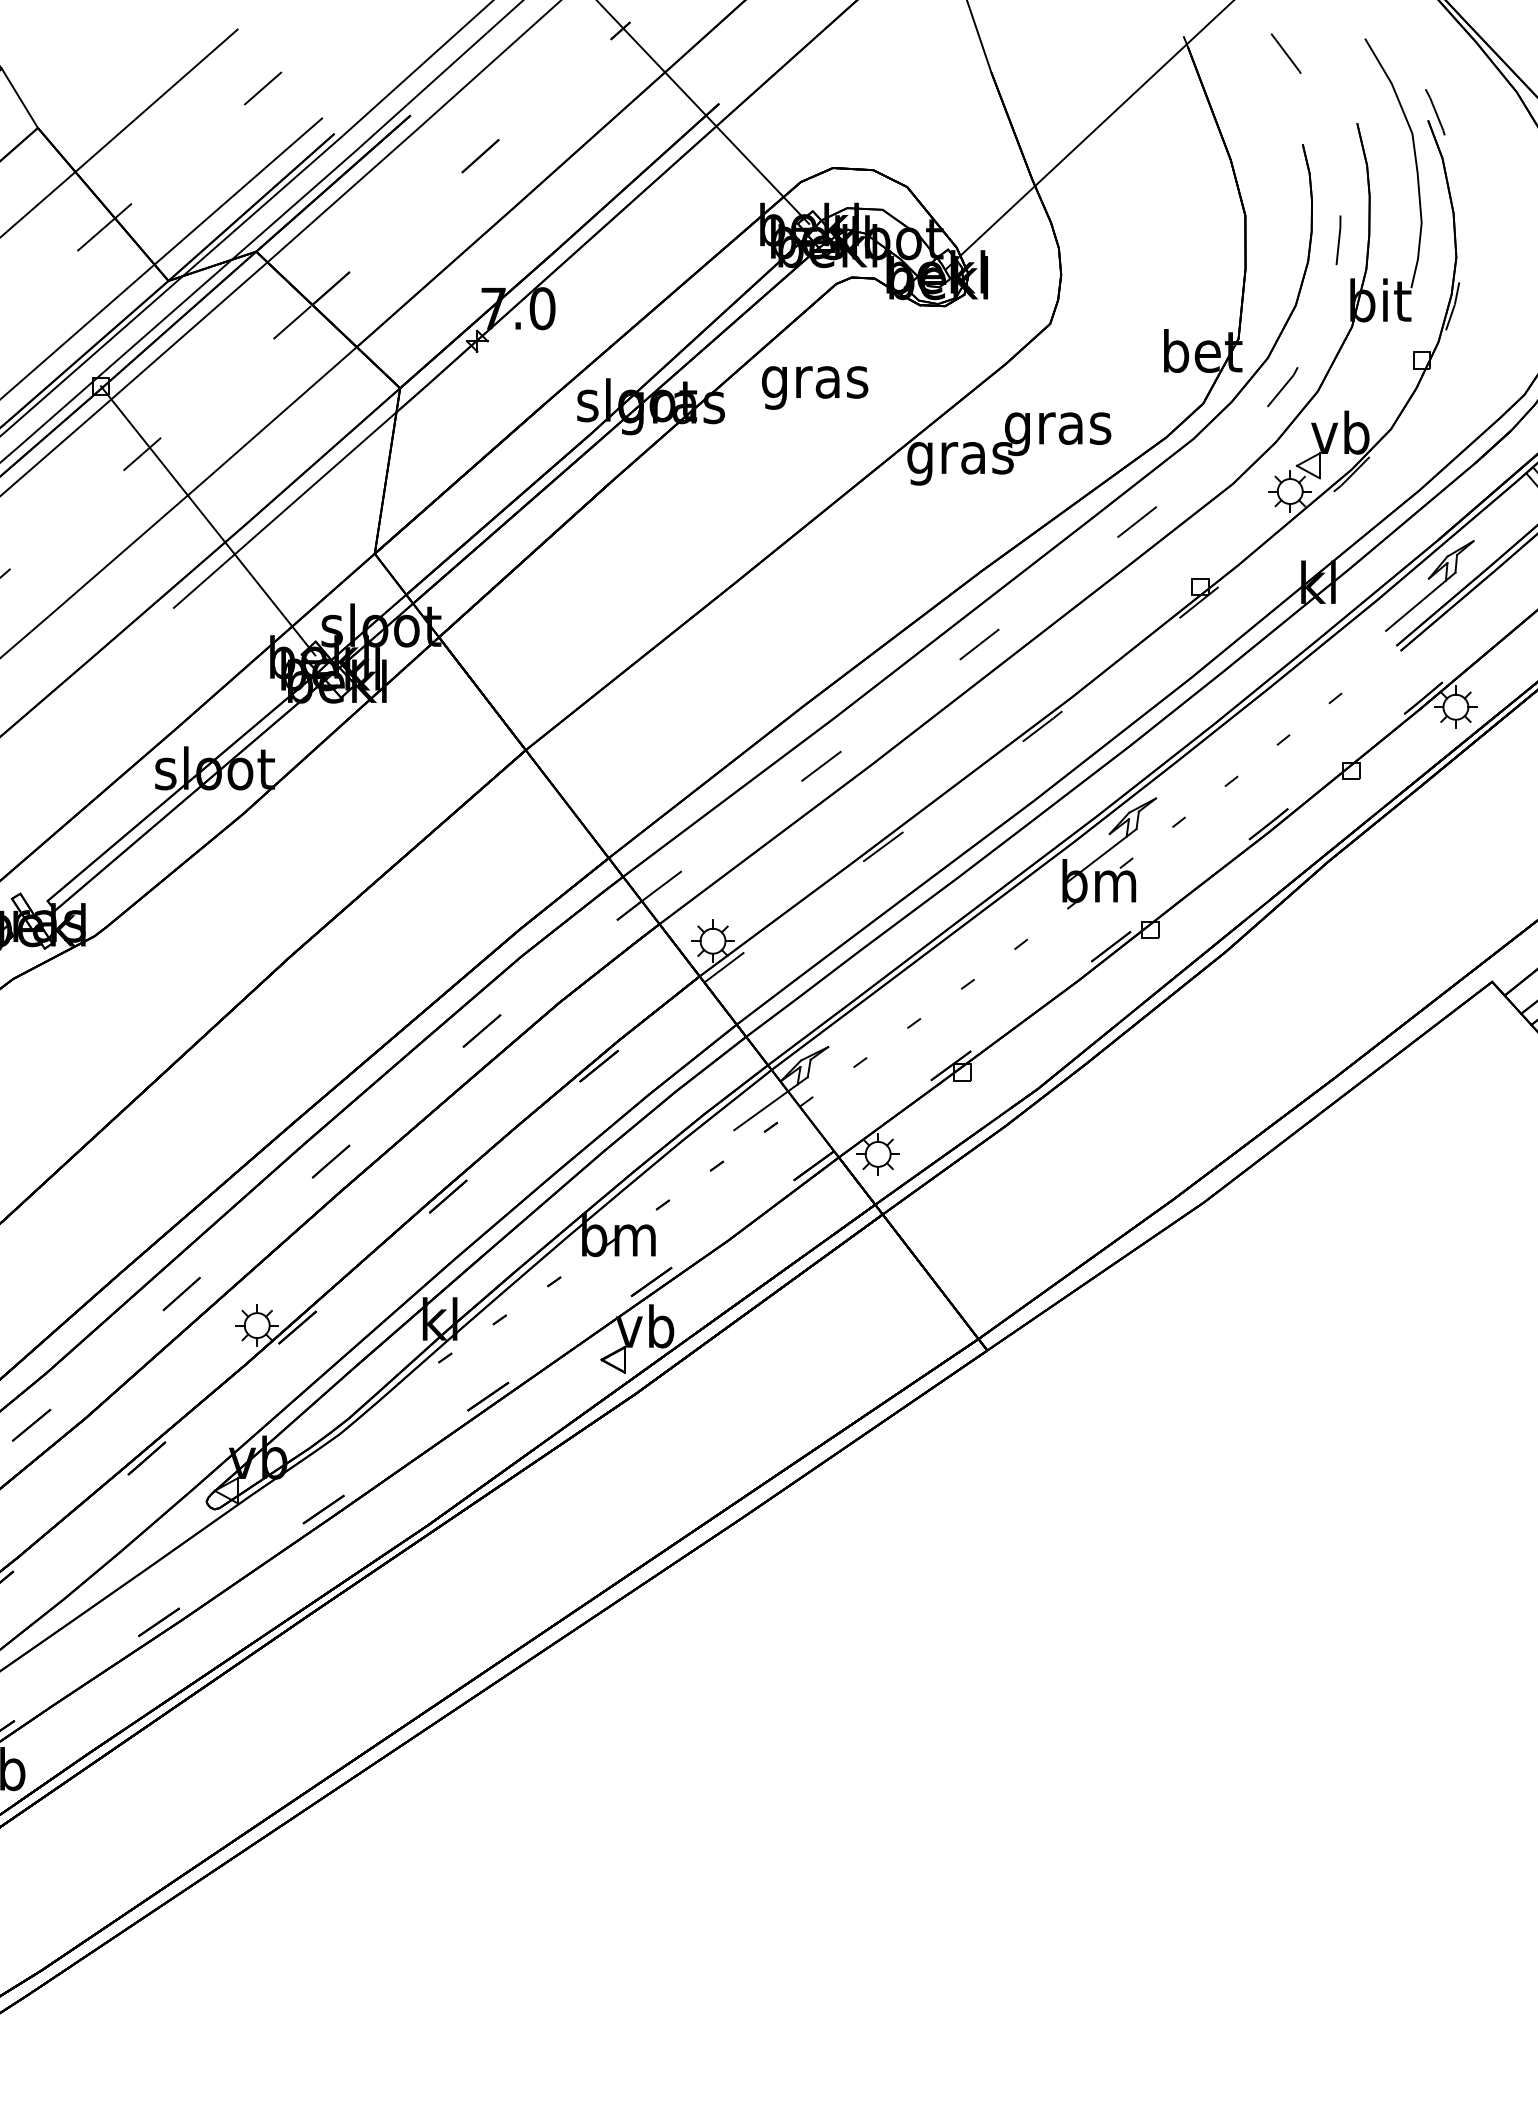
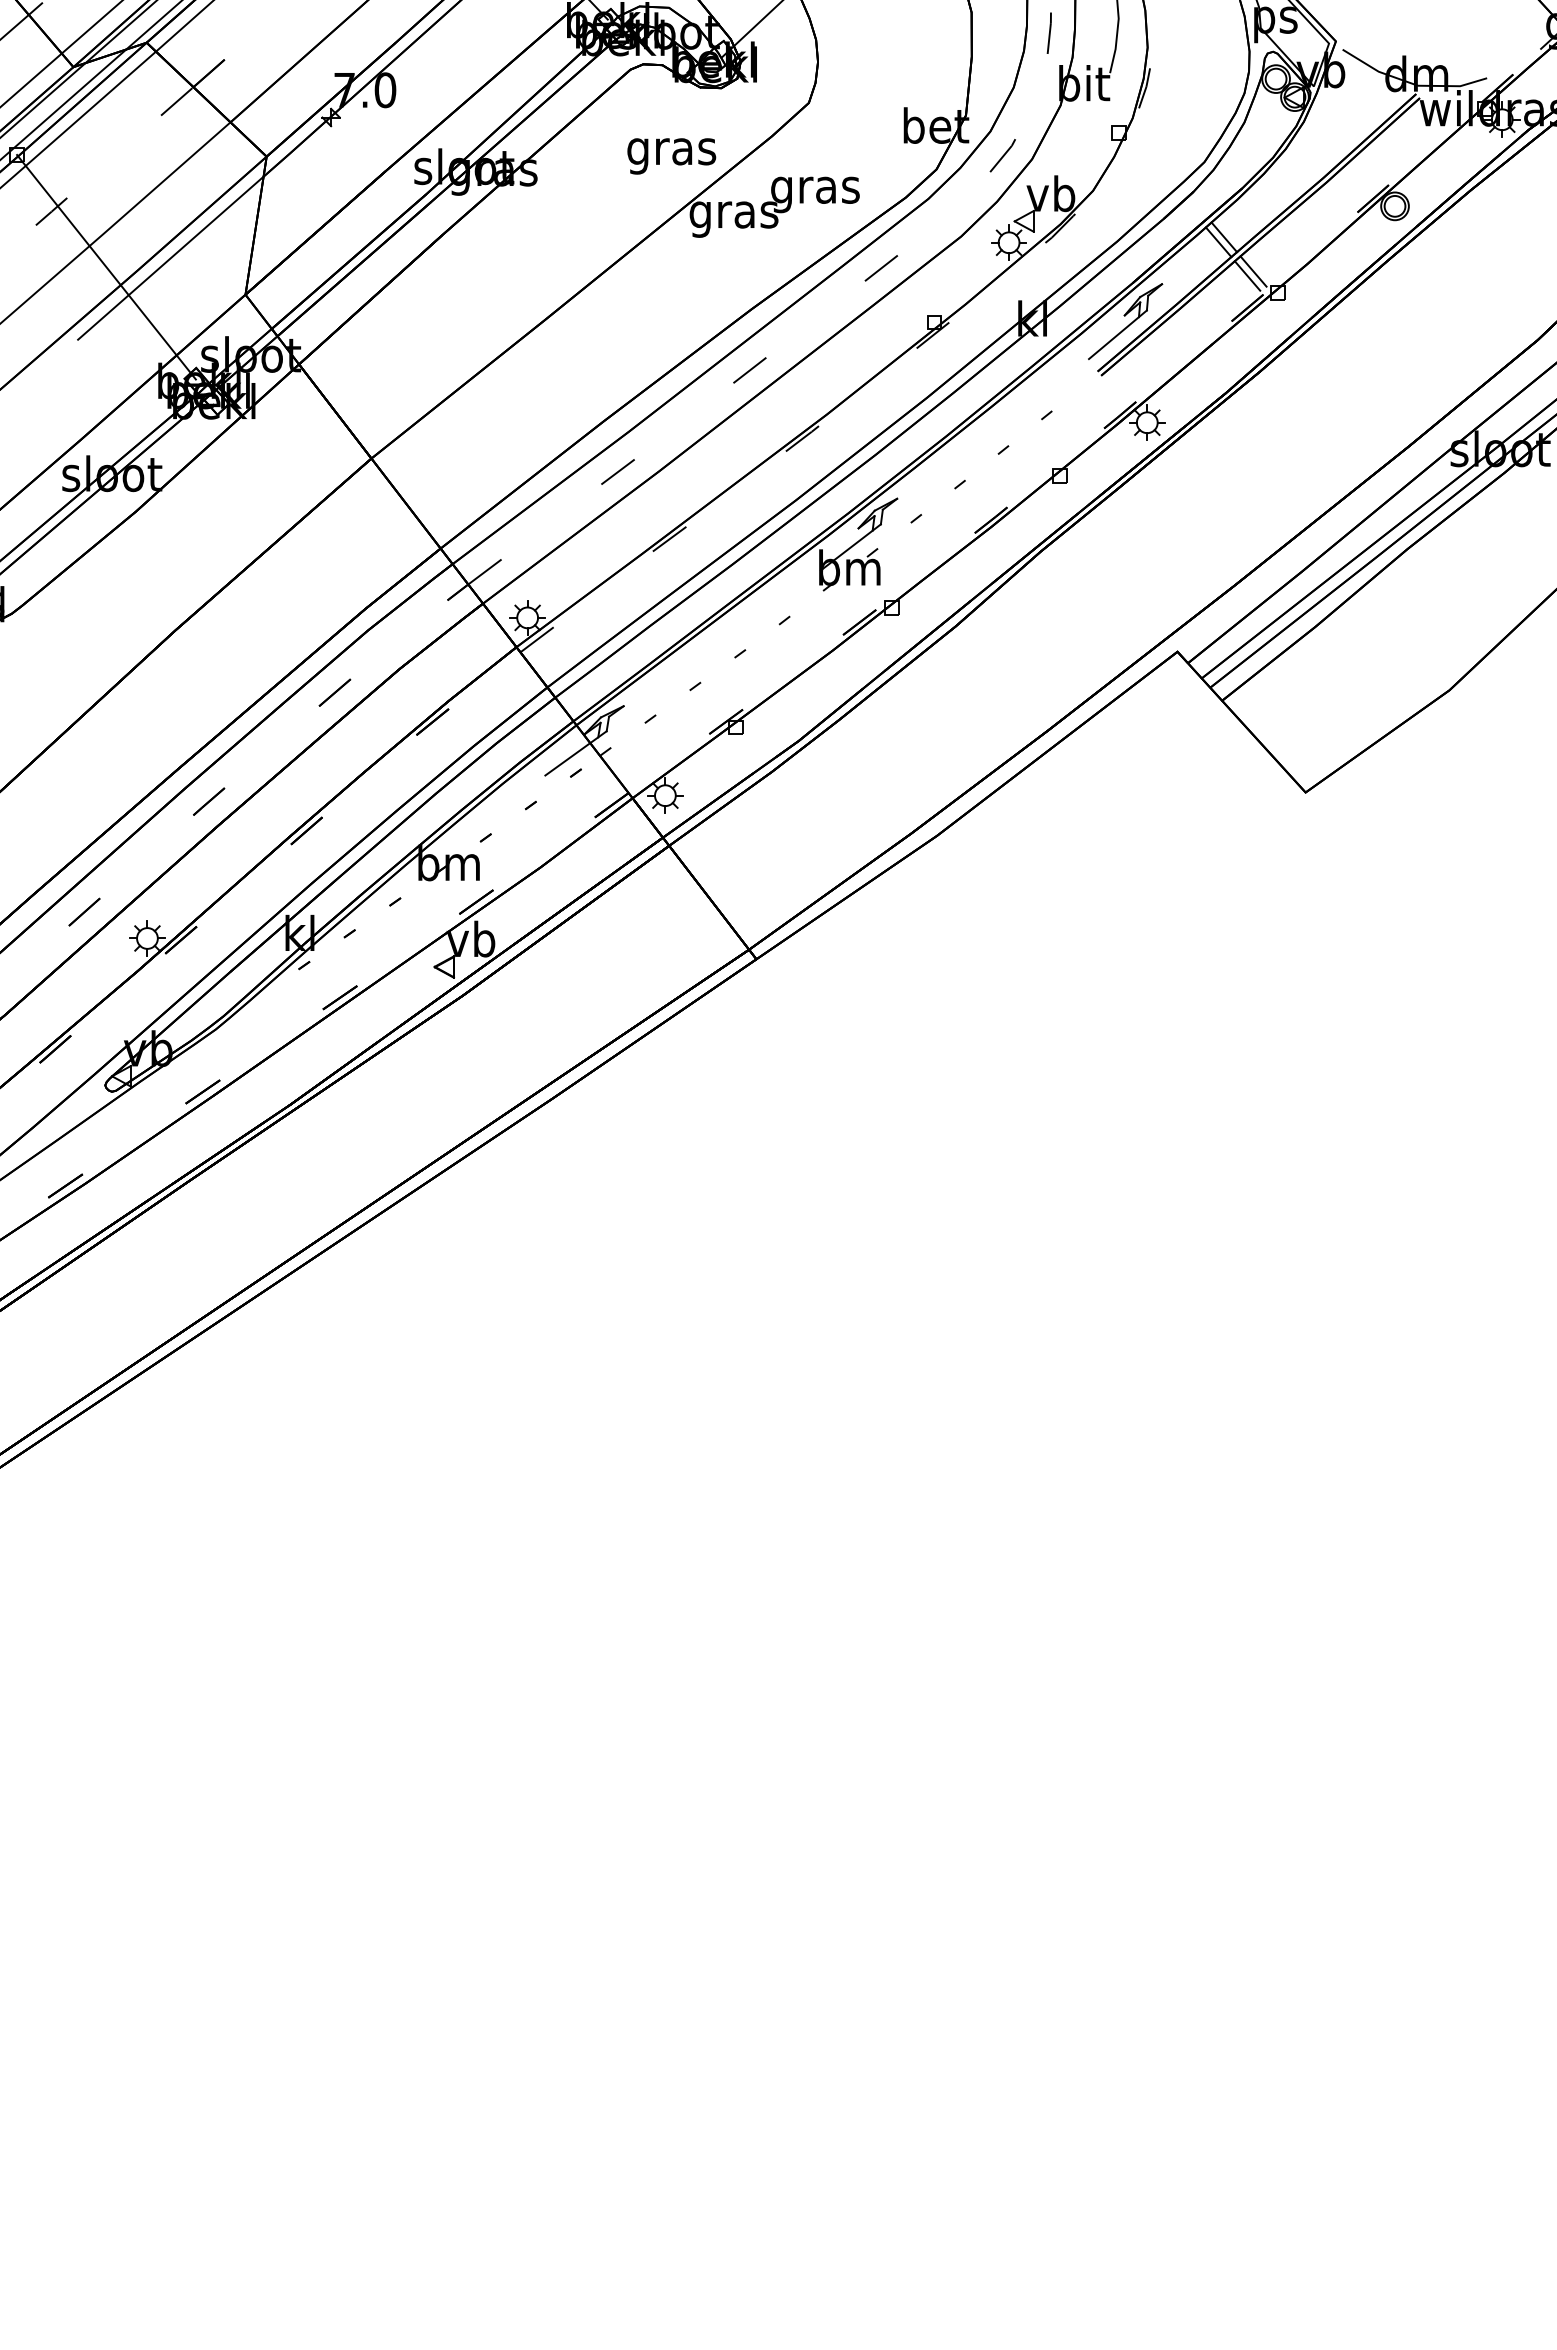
text: (814, 388) -> (671, 156), moved

